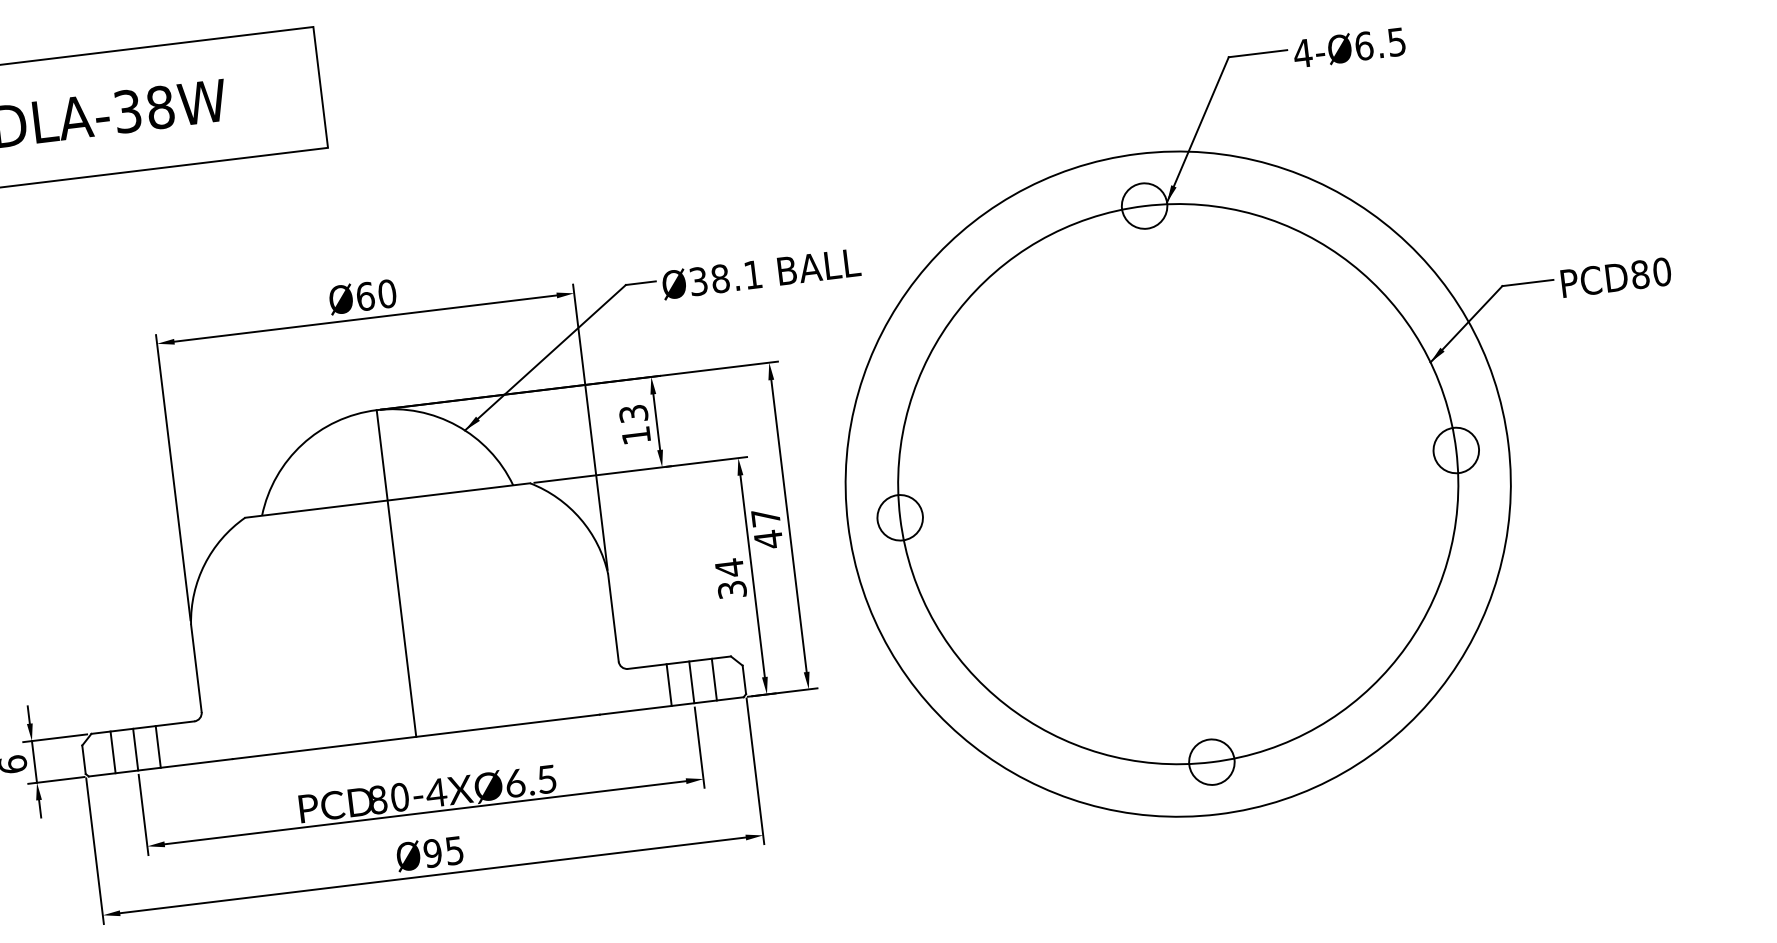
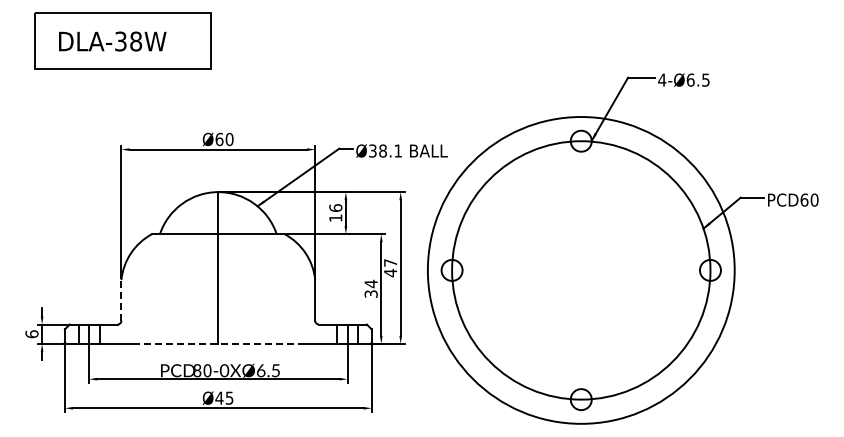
text: (1640, 273) -> (804, 199), PCD80 -> PCD60
text: (632, 412) -> (335, 207), 13 -> 16
line: (196, 666) -> (121, 299), solid -> dashed
line: (416, 735) -> (218, 343), solid -> dashed
text: (436, 792) -> (224, 370), -4XØ6.5 -> -0XØ6.5
text: (432, 851) -> (219, 397), Ø95 -> Ø45

